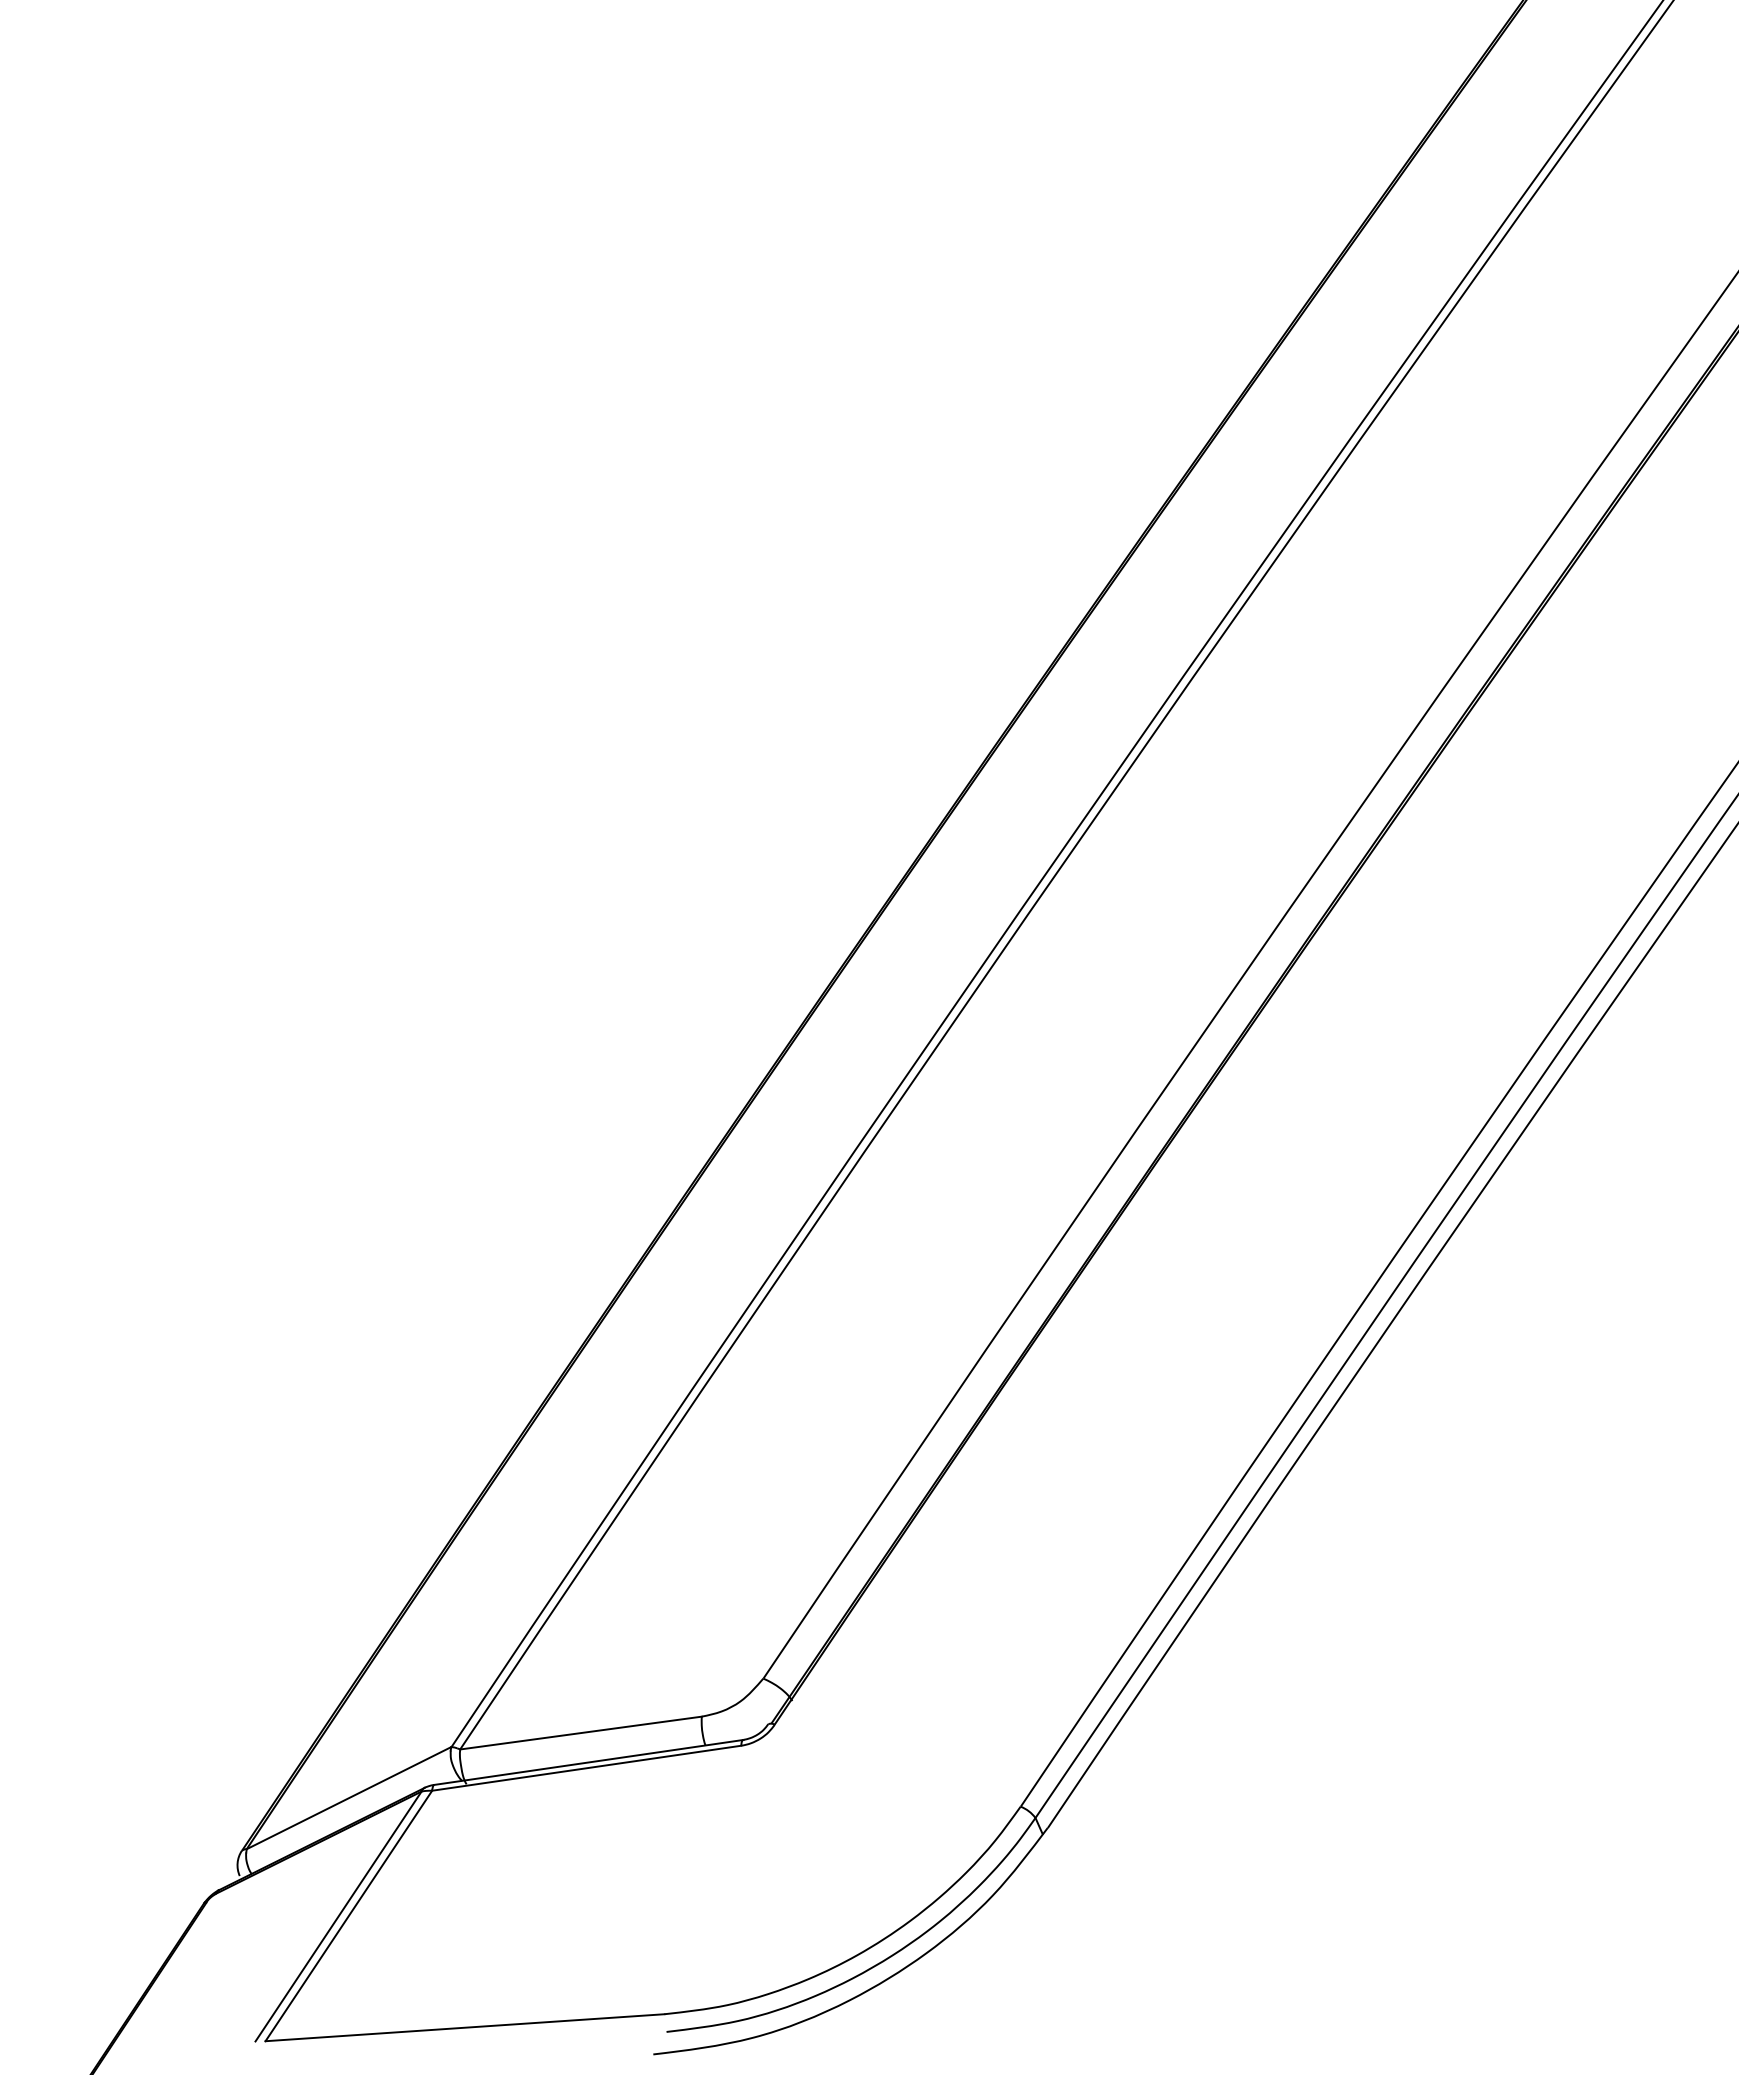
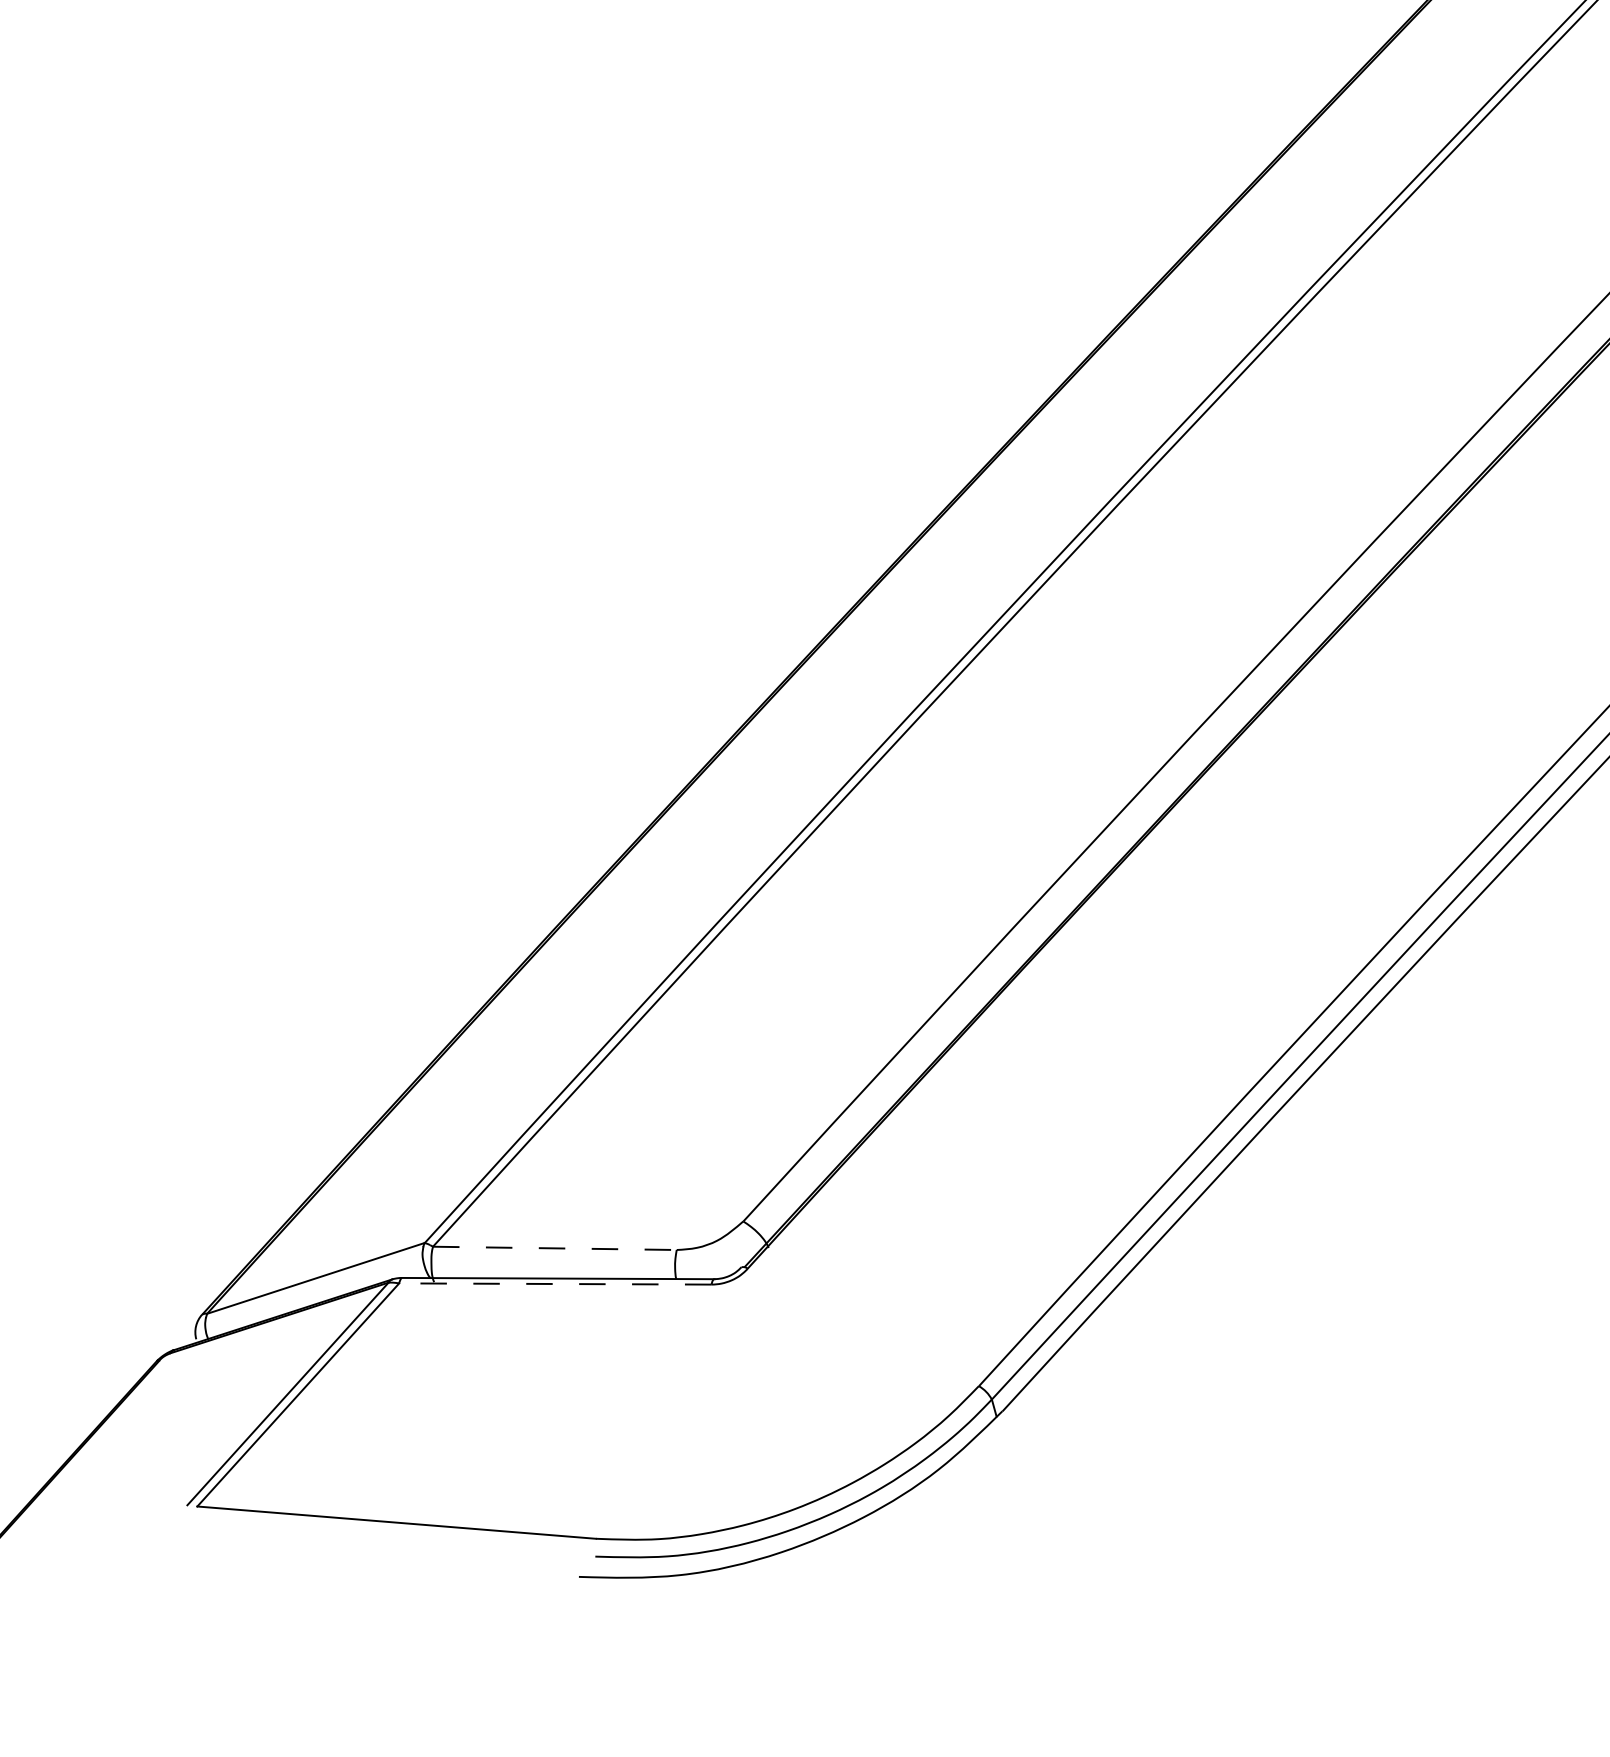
line: (580, 1733) -> (554, 1248), solid -> dashed
line: (586, 1768) -> (555, 1284), solid -> dashed

